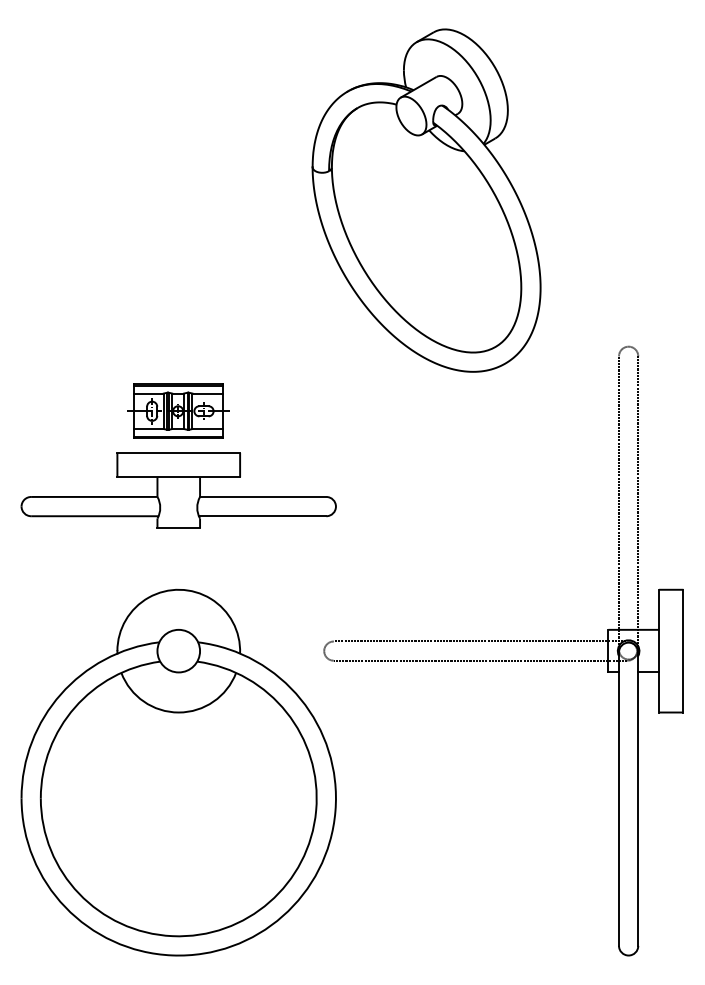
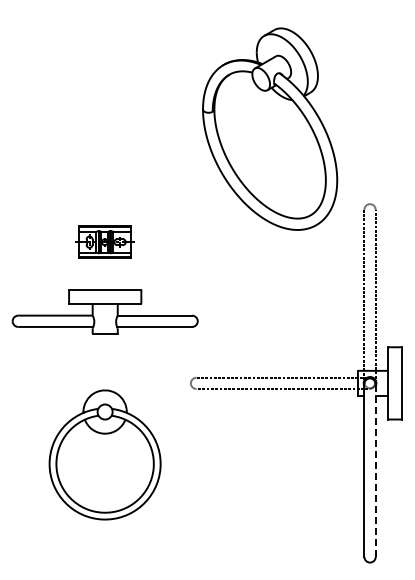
part: (427, 199) -> (270, 128), moved
part: (177, 489) -> (104, 311), moved
part: (177, 771) -> (104, 454), size x0.6
line: (637, 797) -> (375, 469), solid -> dashed

